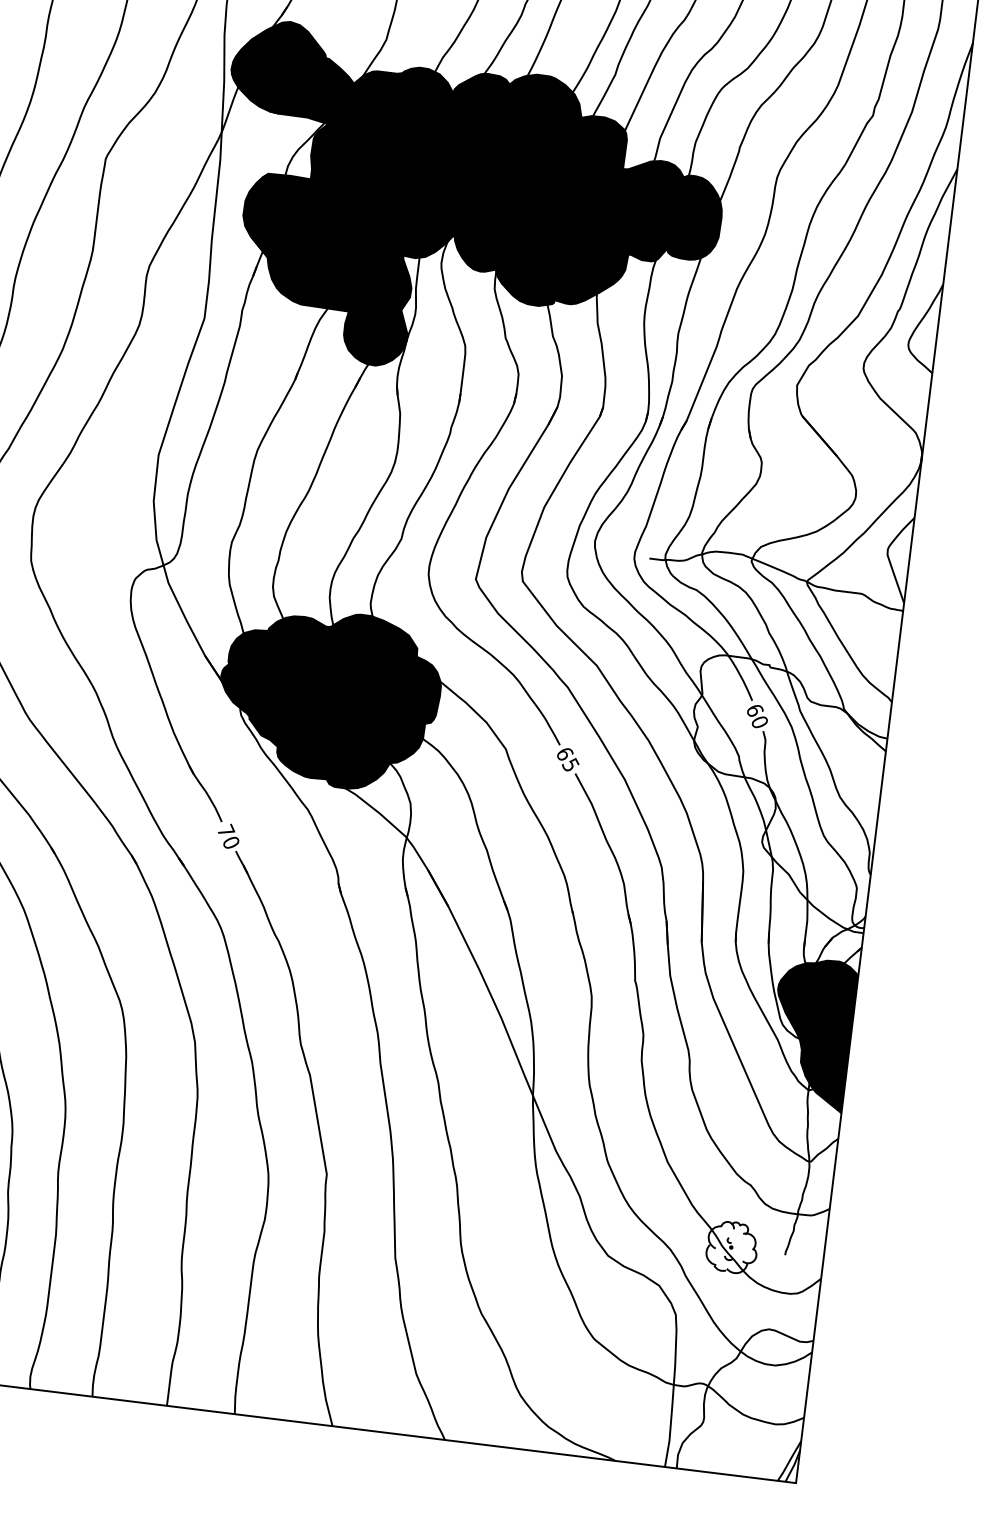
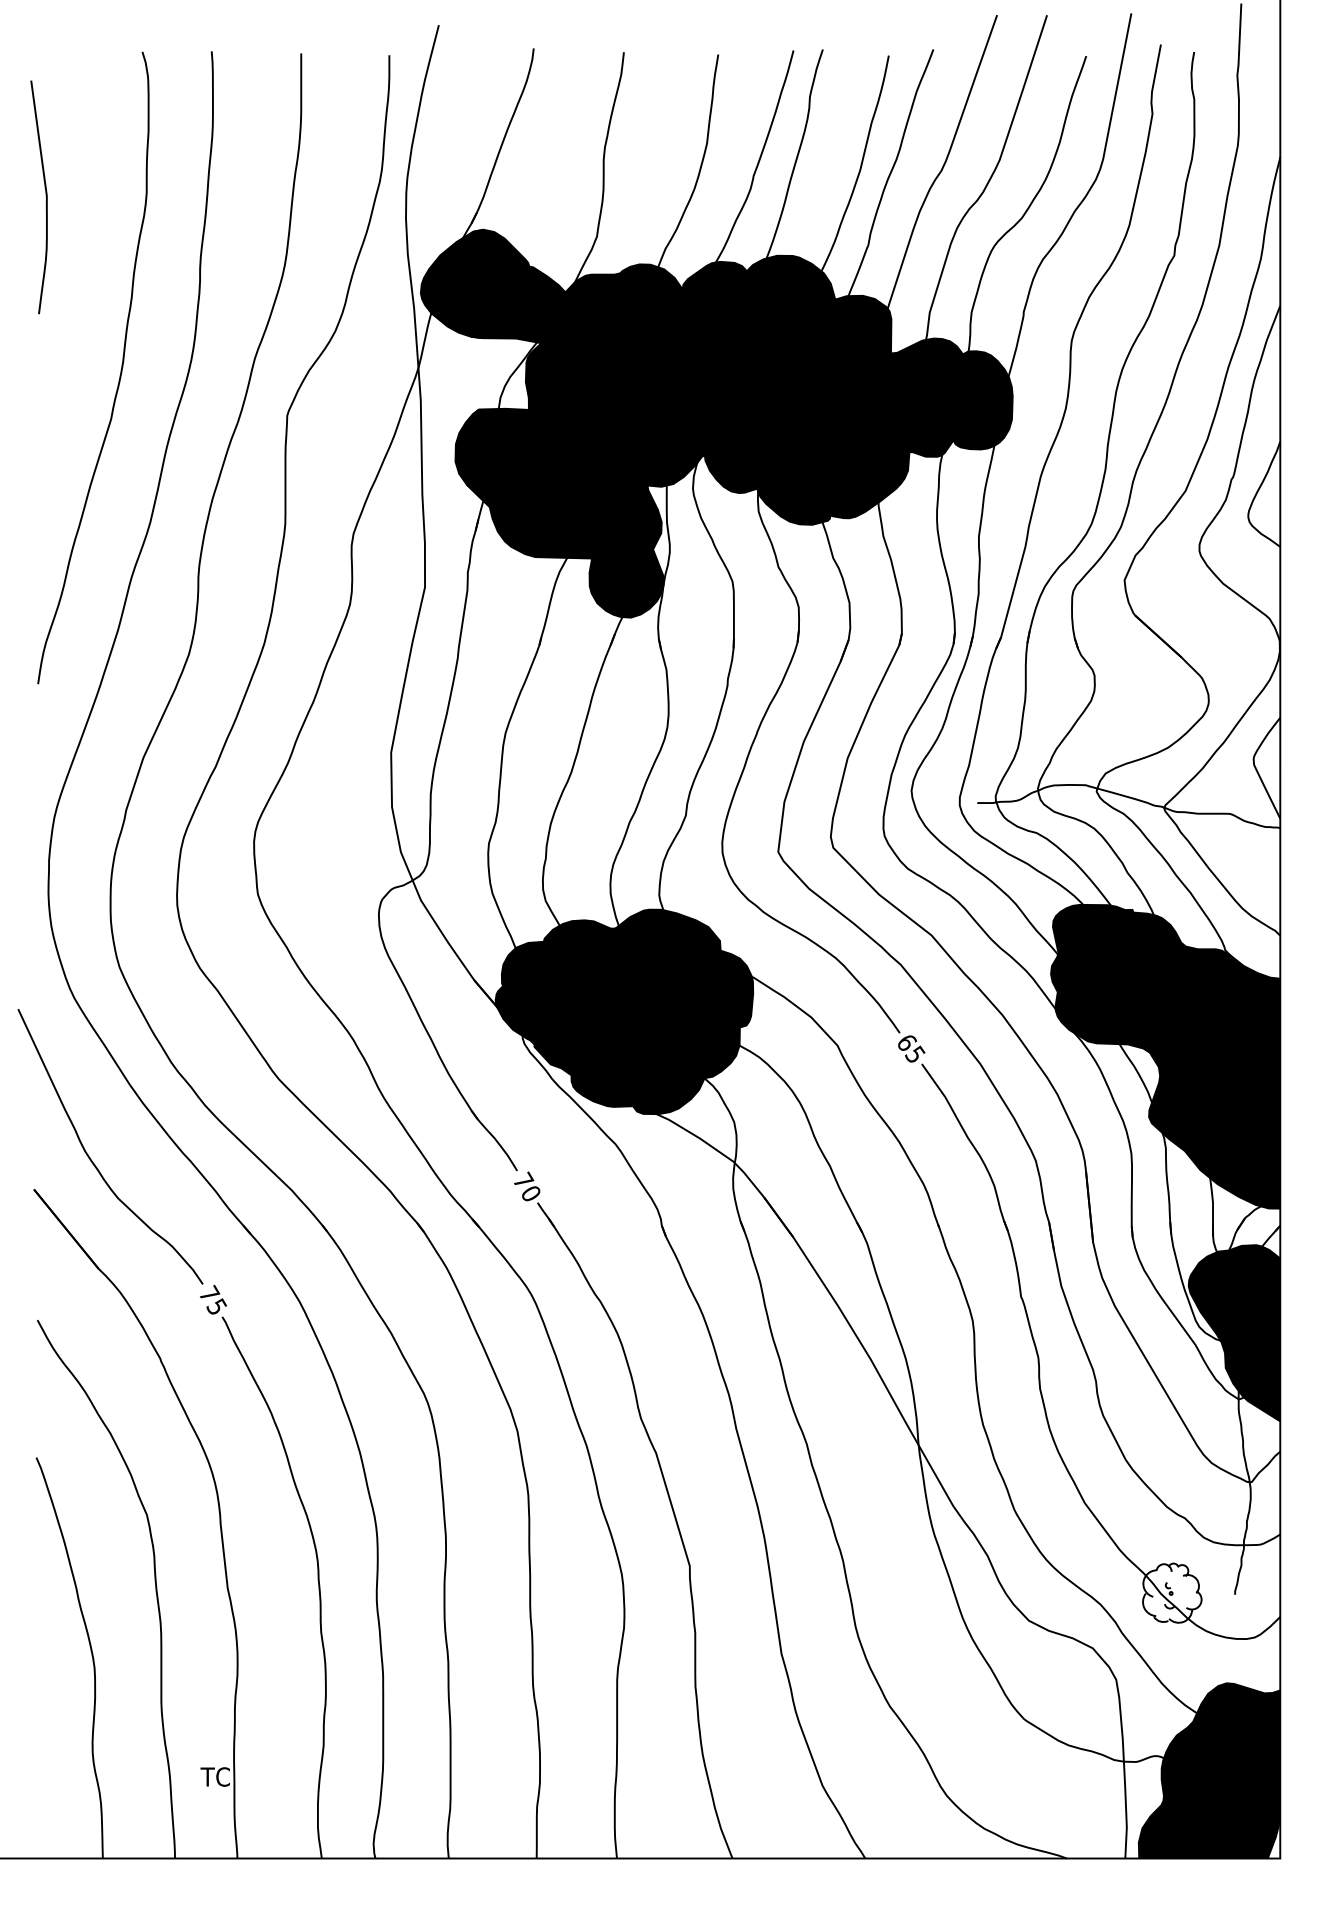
fill: (782, 792) -> (1165, 1056), added
fill: (745, 1401) -> (1209, 1770), added

